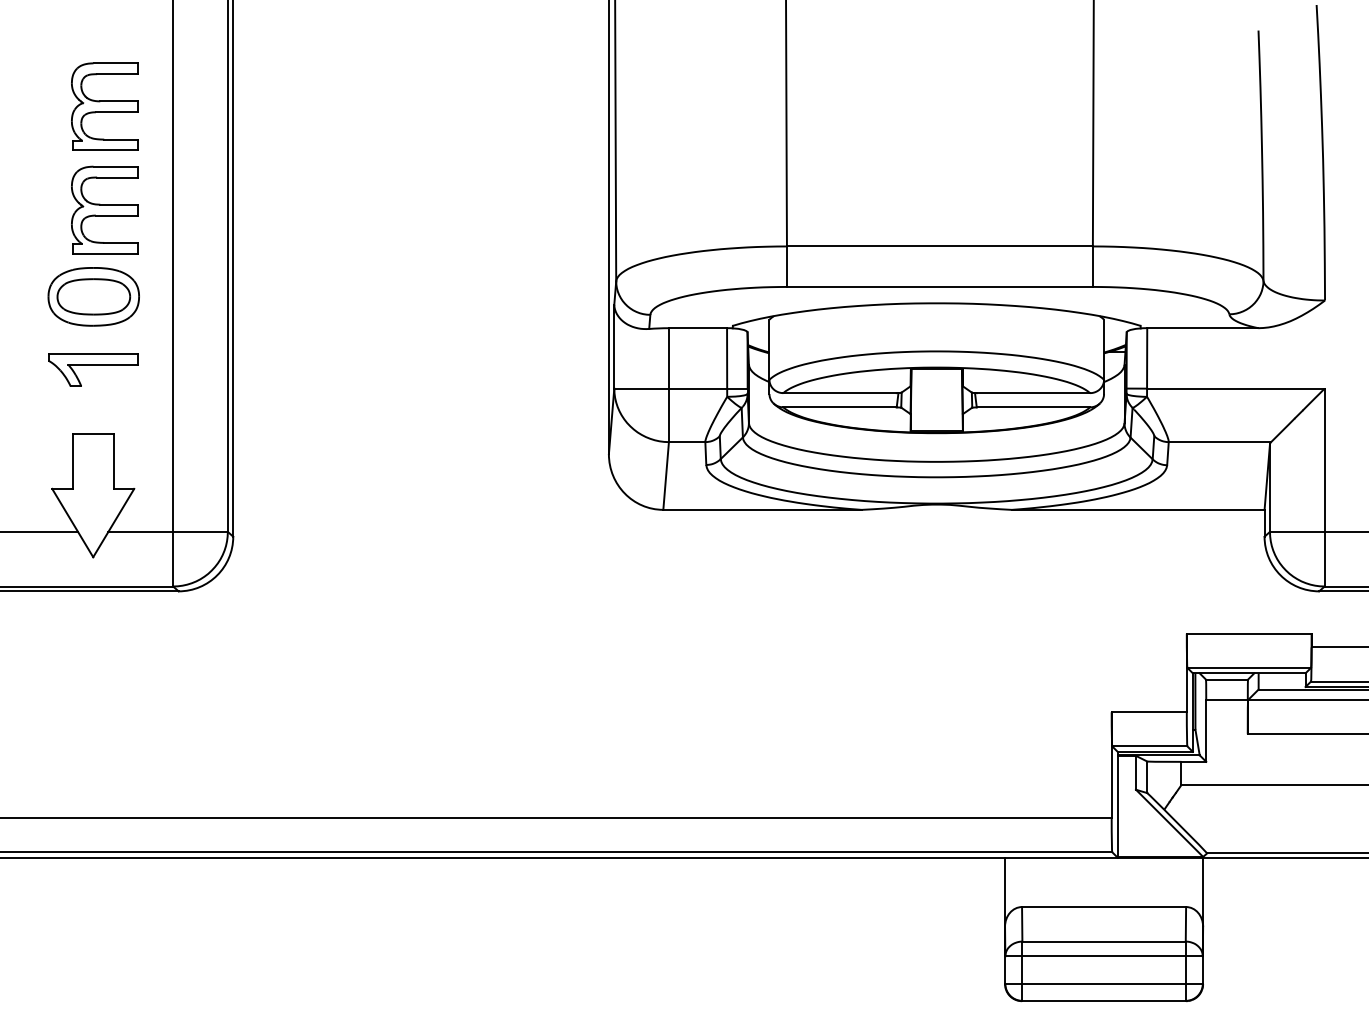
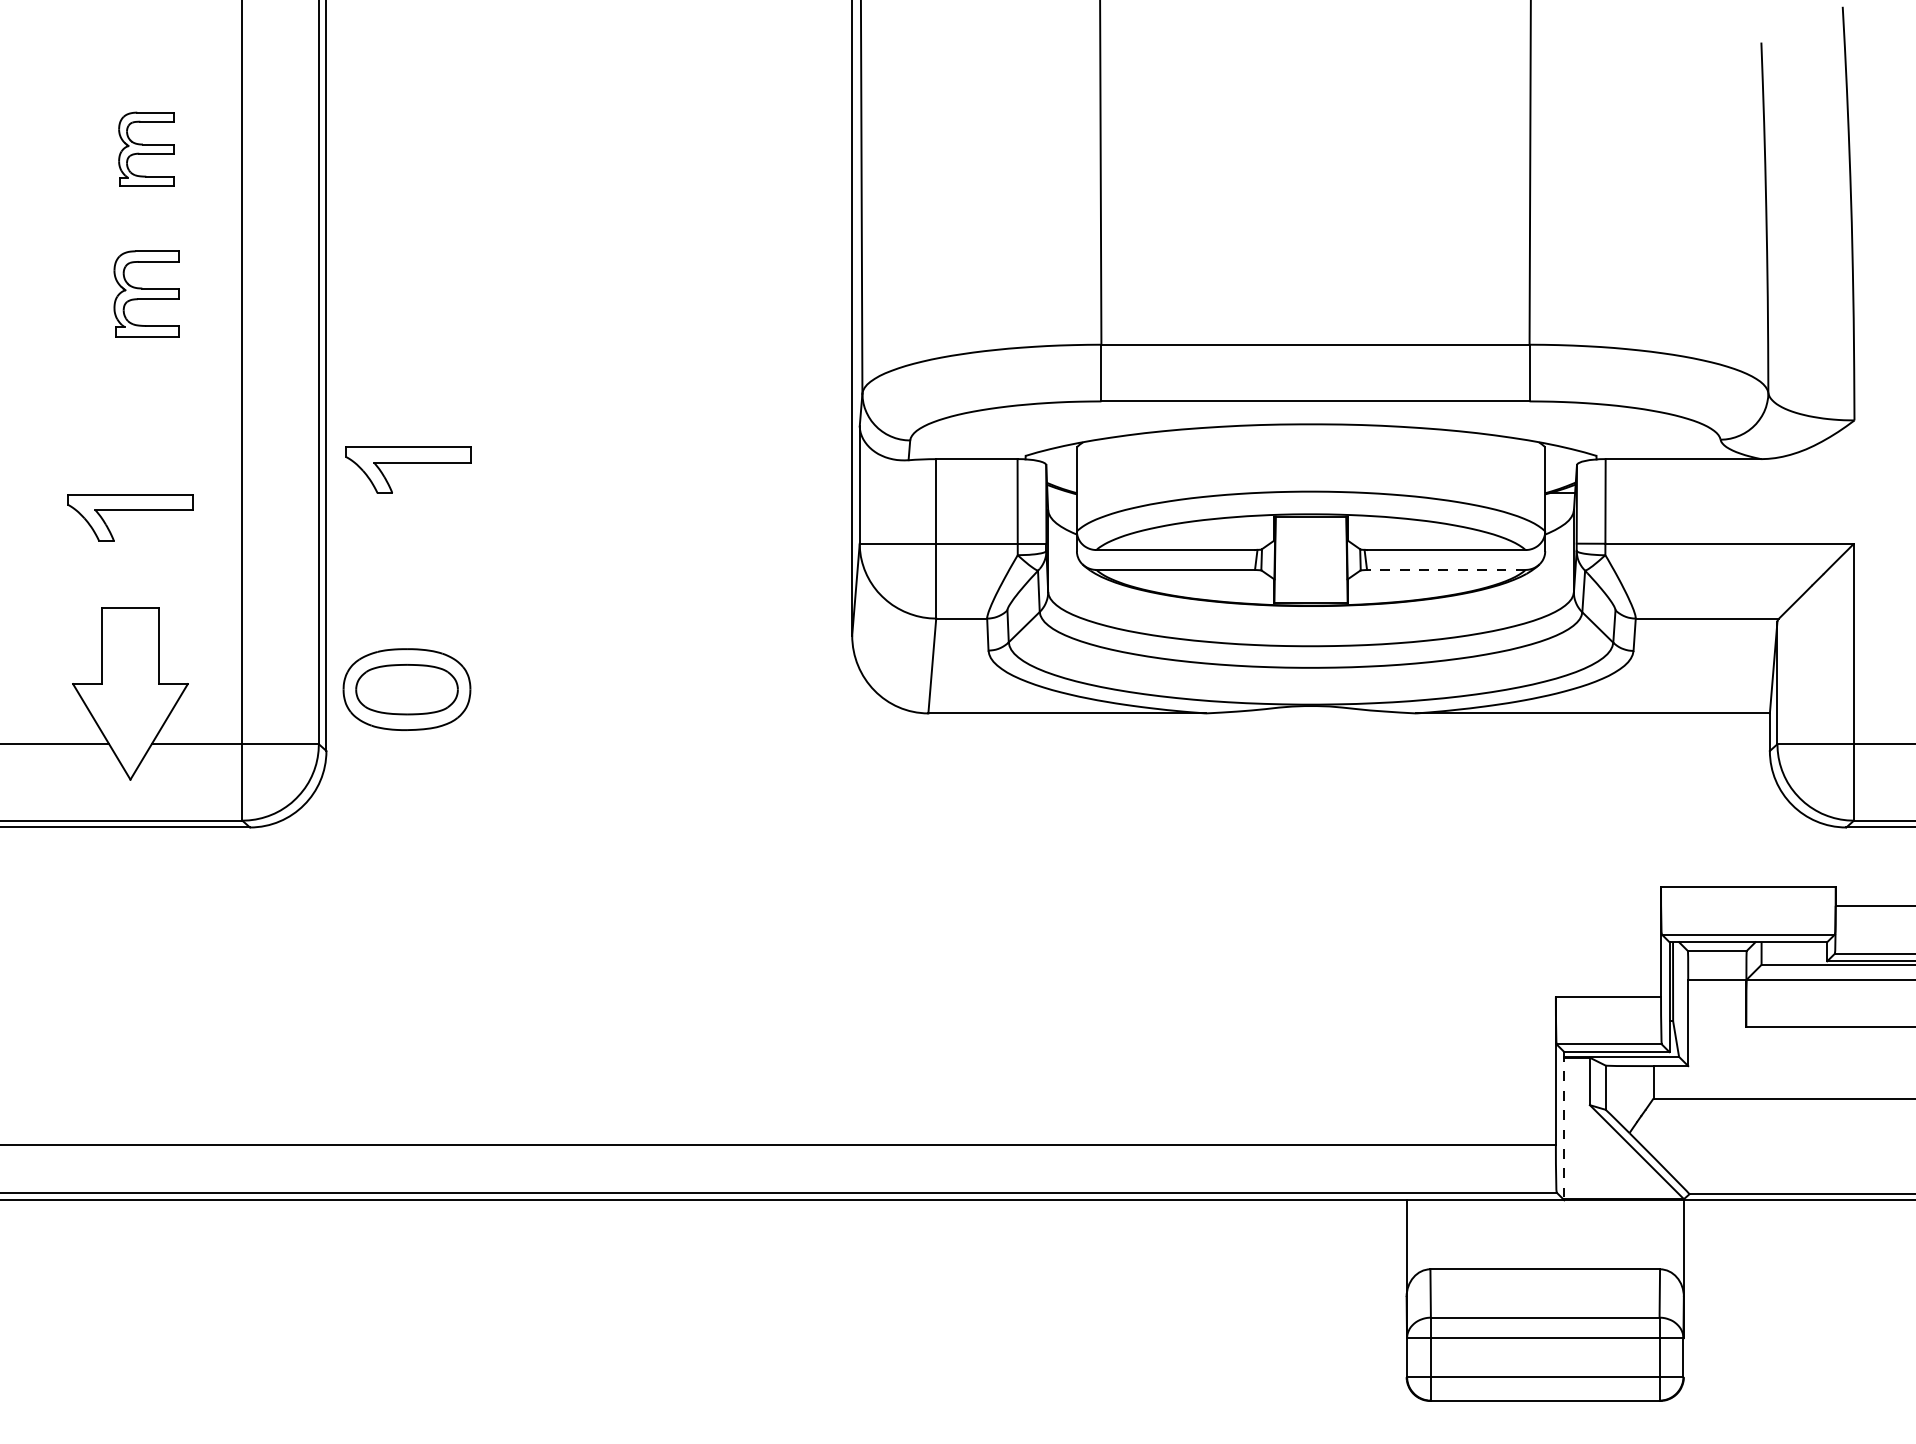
part: (104, 106) -> (146, 148), size x0.6
part: (104, 209) -> (146, 293), size x0.7
part: (93, 296) -> (406, 689), moved
part: (292, 335) -> (409, 469), added
line: (1033, 407) -> (1446, 570), solid -> dashed
line: (1117, 804) -> (1564, 1125), solid -> dashed

